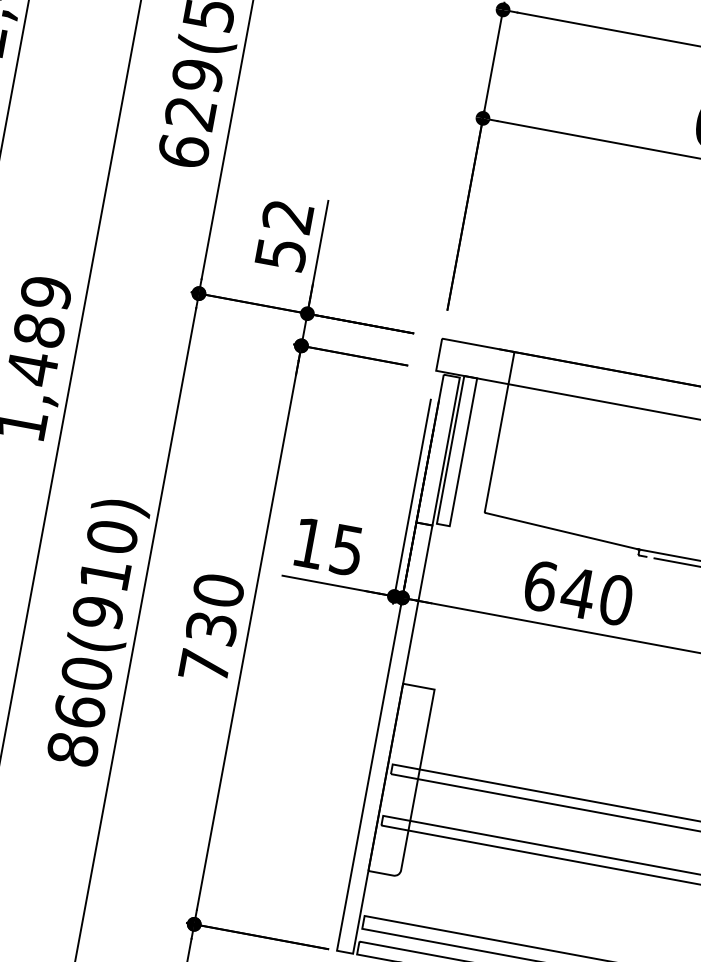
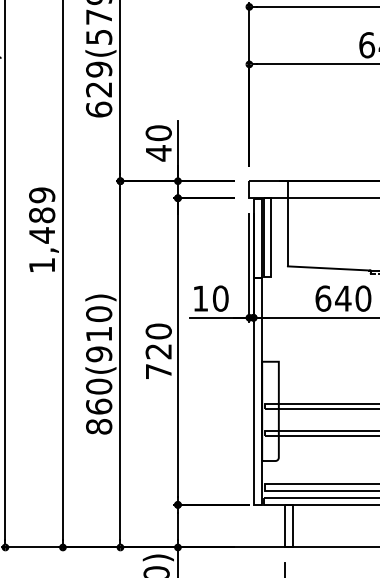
text: (283, 235) -> (158, 143), 52 -> 40
text: (346, 549) -> (220, 298), 15 -> 10
text: (211, 628) -> (158, 351), 730 -> 720

